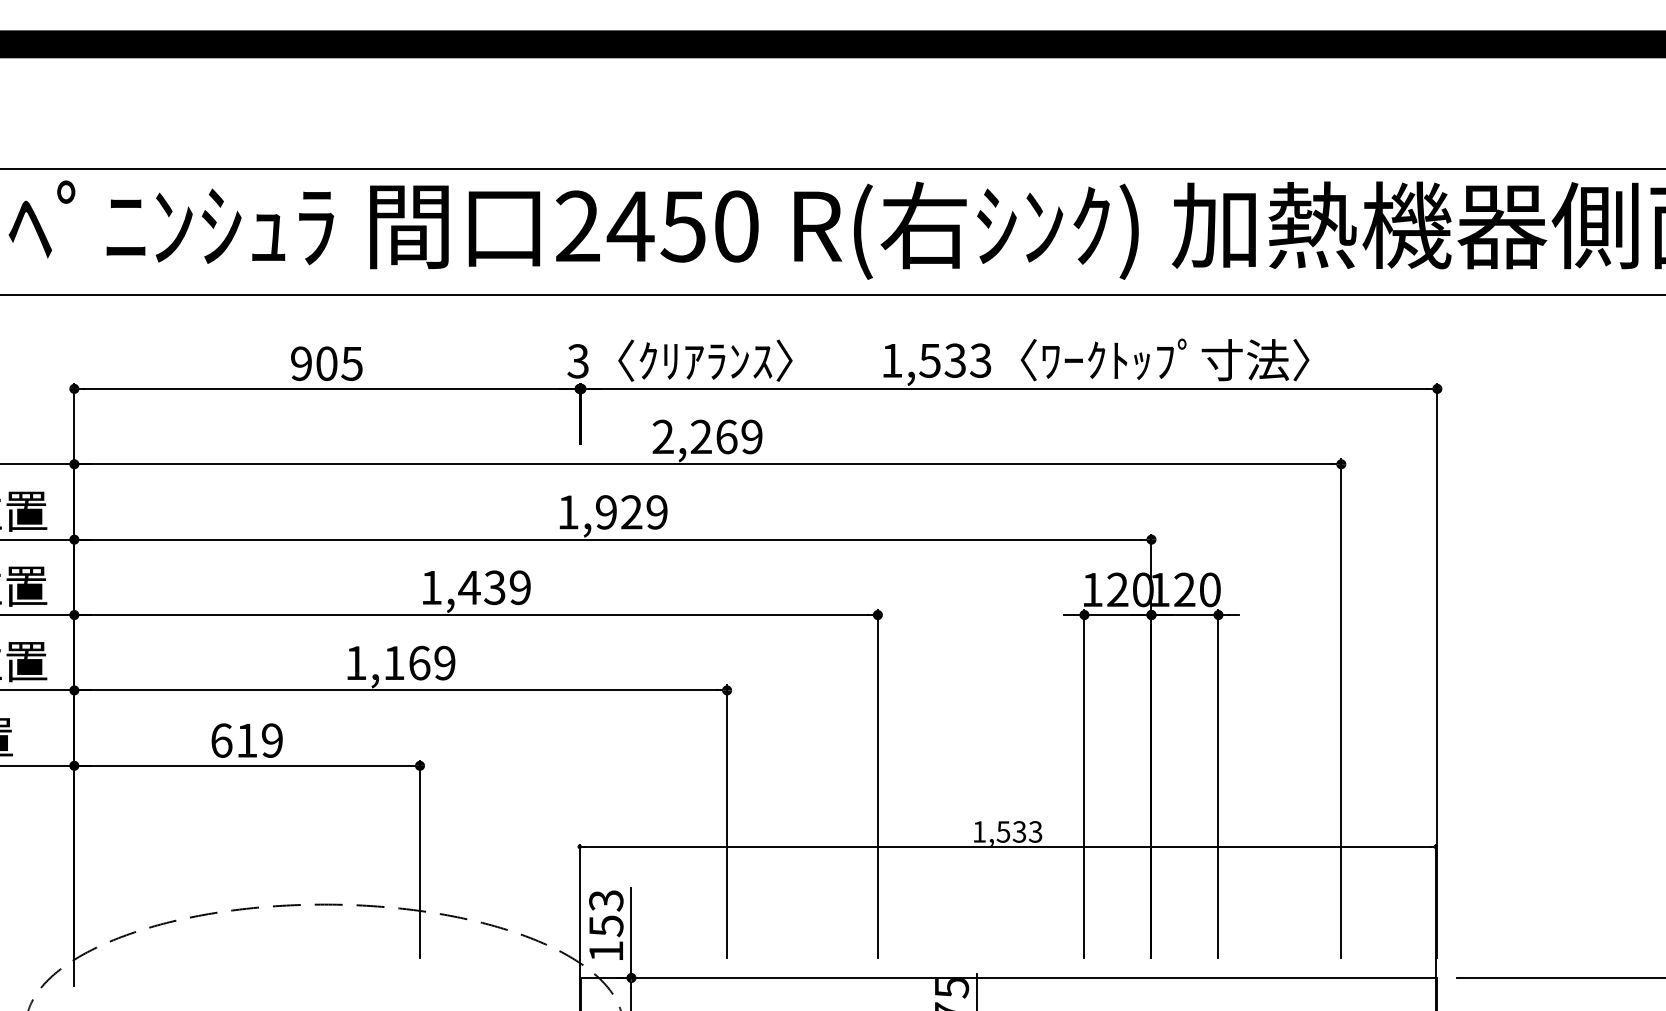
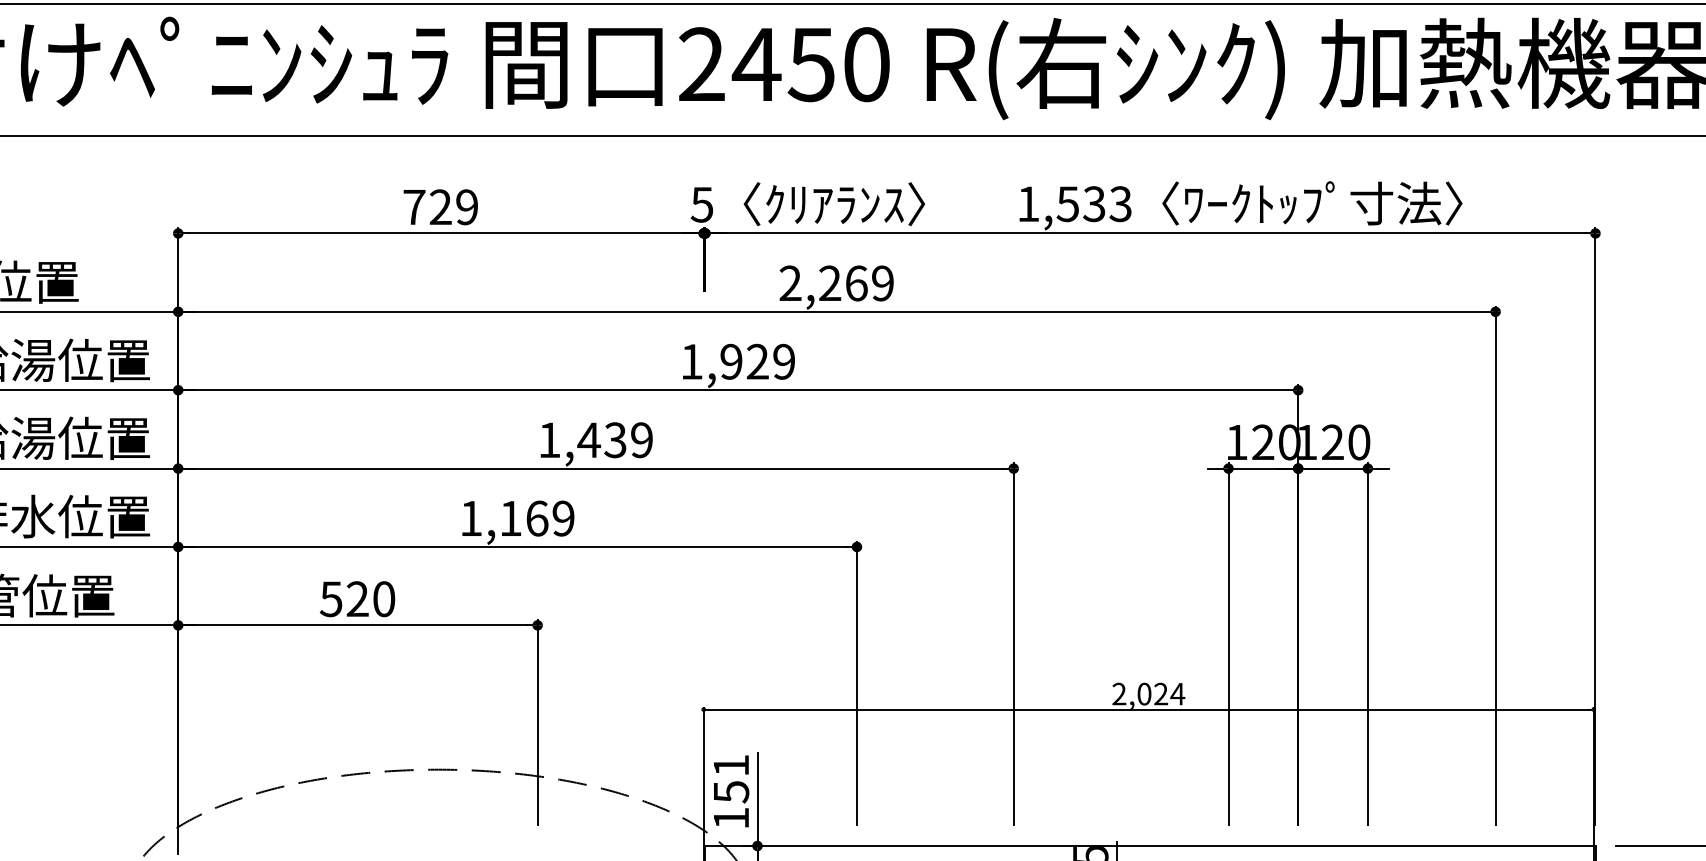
text: (577, 360) -> (701, 203), 3 -> 5
text: (326, 363) -> (440, 207), 905 -> 729
text: (246, 740) -> (357, 599), 619 -> 520
text: (1007, 831) -> (1148, 693), 1,533 -> 2,024
text: (606, 900) -> (731, 765), 153 -> 151

